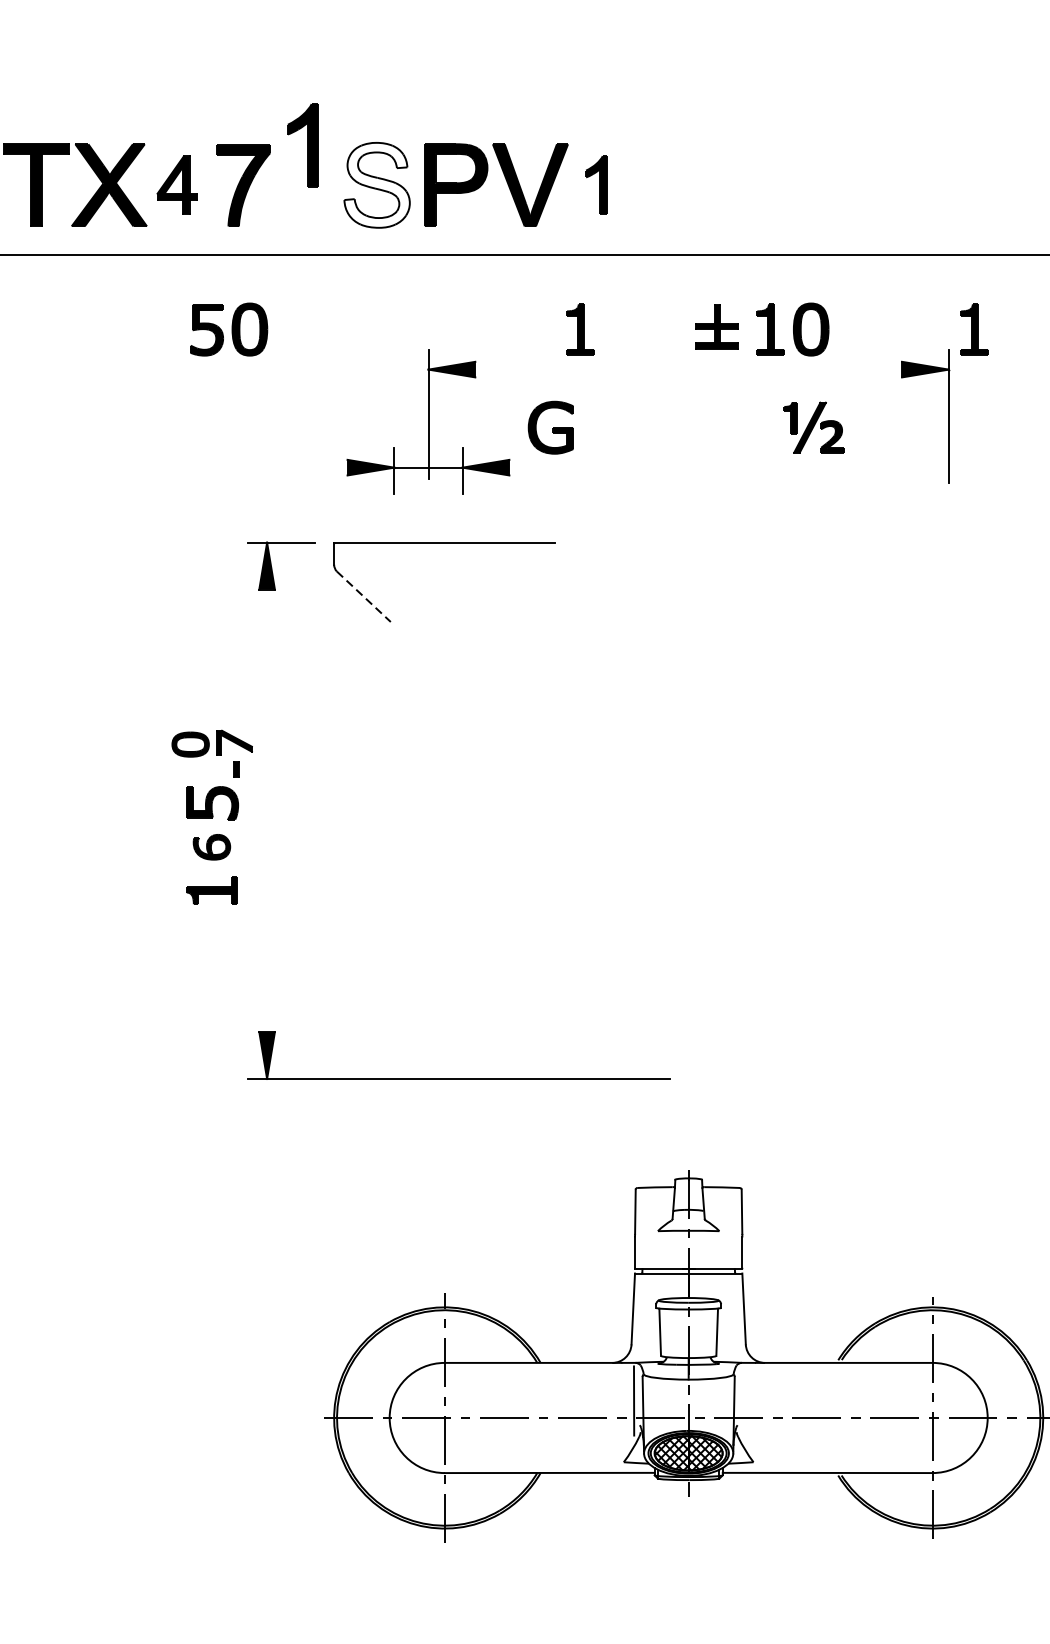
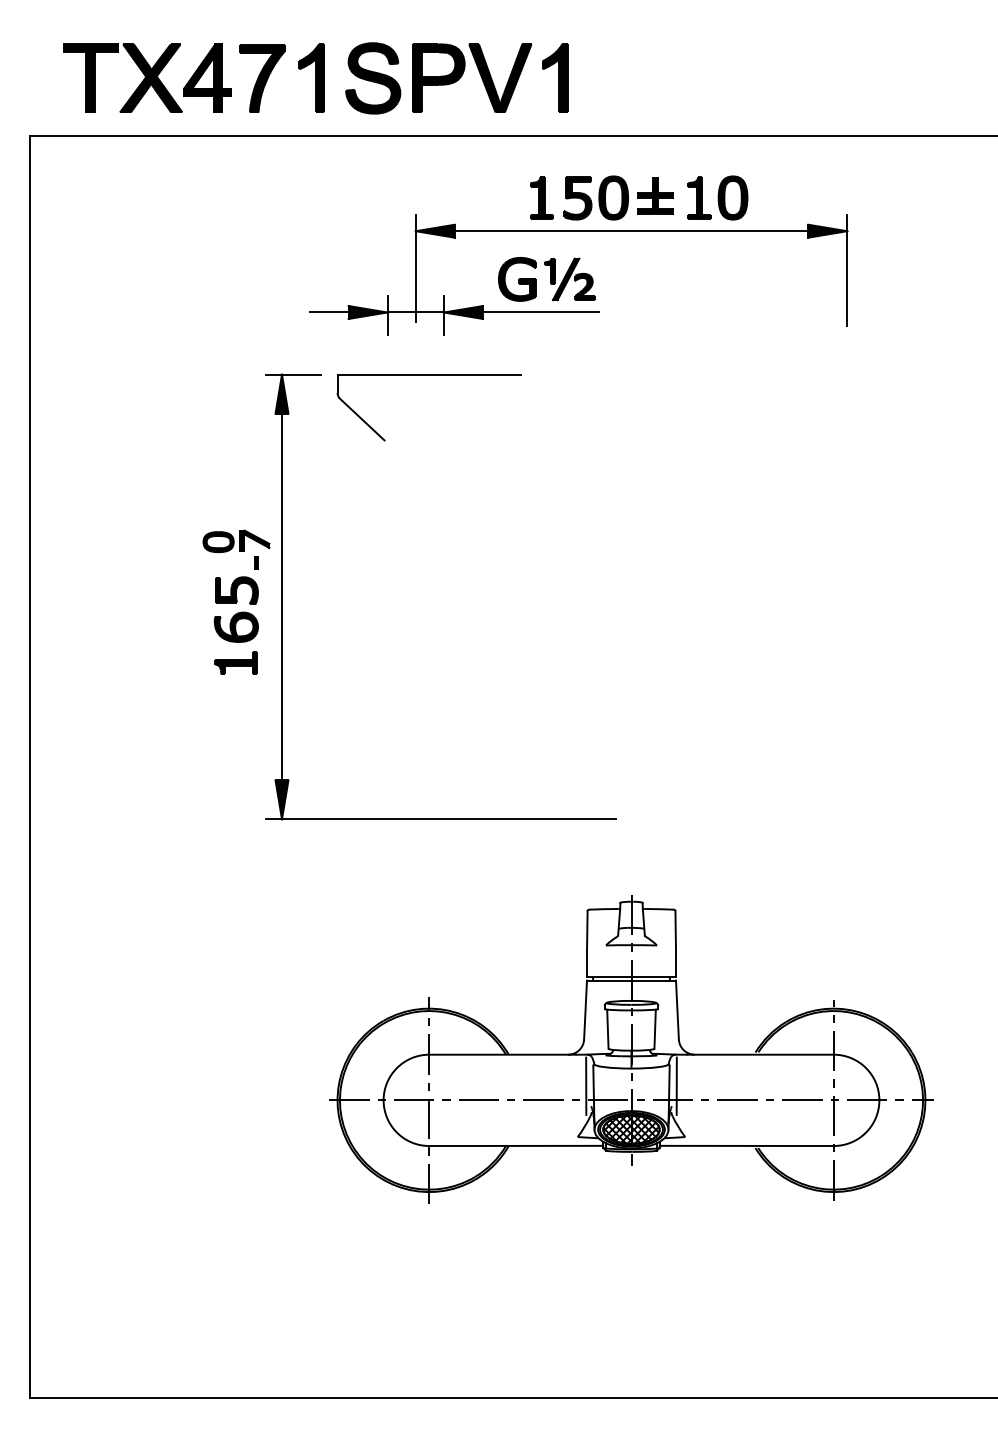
part: (302, 144) -> (311, 77), moved
part: (177, 184) -> (207, 77), size x1.43
part: (597, 184) -> (555, 77), size x1.43
fill: (377, 185) -> (373, 78), added
part: (227, 328) -> (595, 197), moved
part: (974, 328) -> (868, 197), removed
line: (688, 369) -> (631, 231), added
part: (814, 427) -> (569, 279), moved
line: (323, 467) -> (328, 312), added
line: (578, 467) -> (540, 312), added
line: (364, 596) -> (362, 419), dashed -> solid
line: (267, 810) -> (282, 596), added
part: (211, 846) -> (235, 626), size x1.43
line: (742, 1400) -> (676, 1085), added

